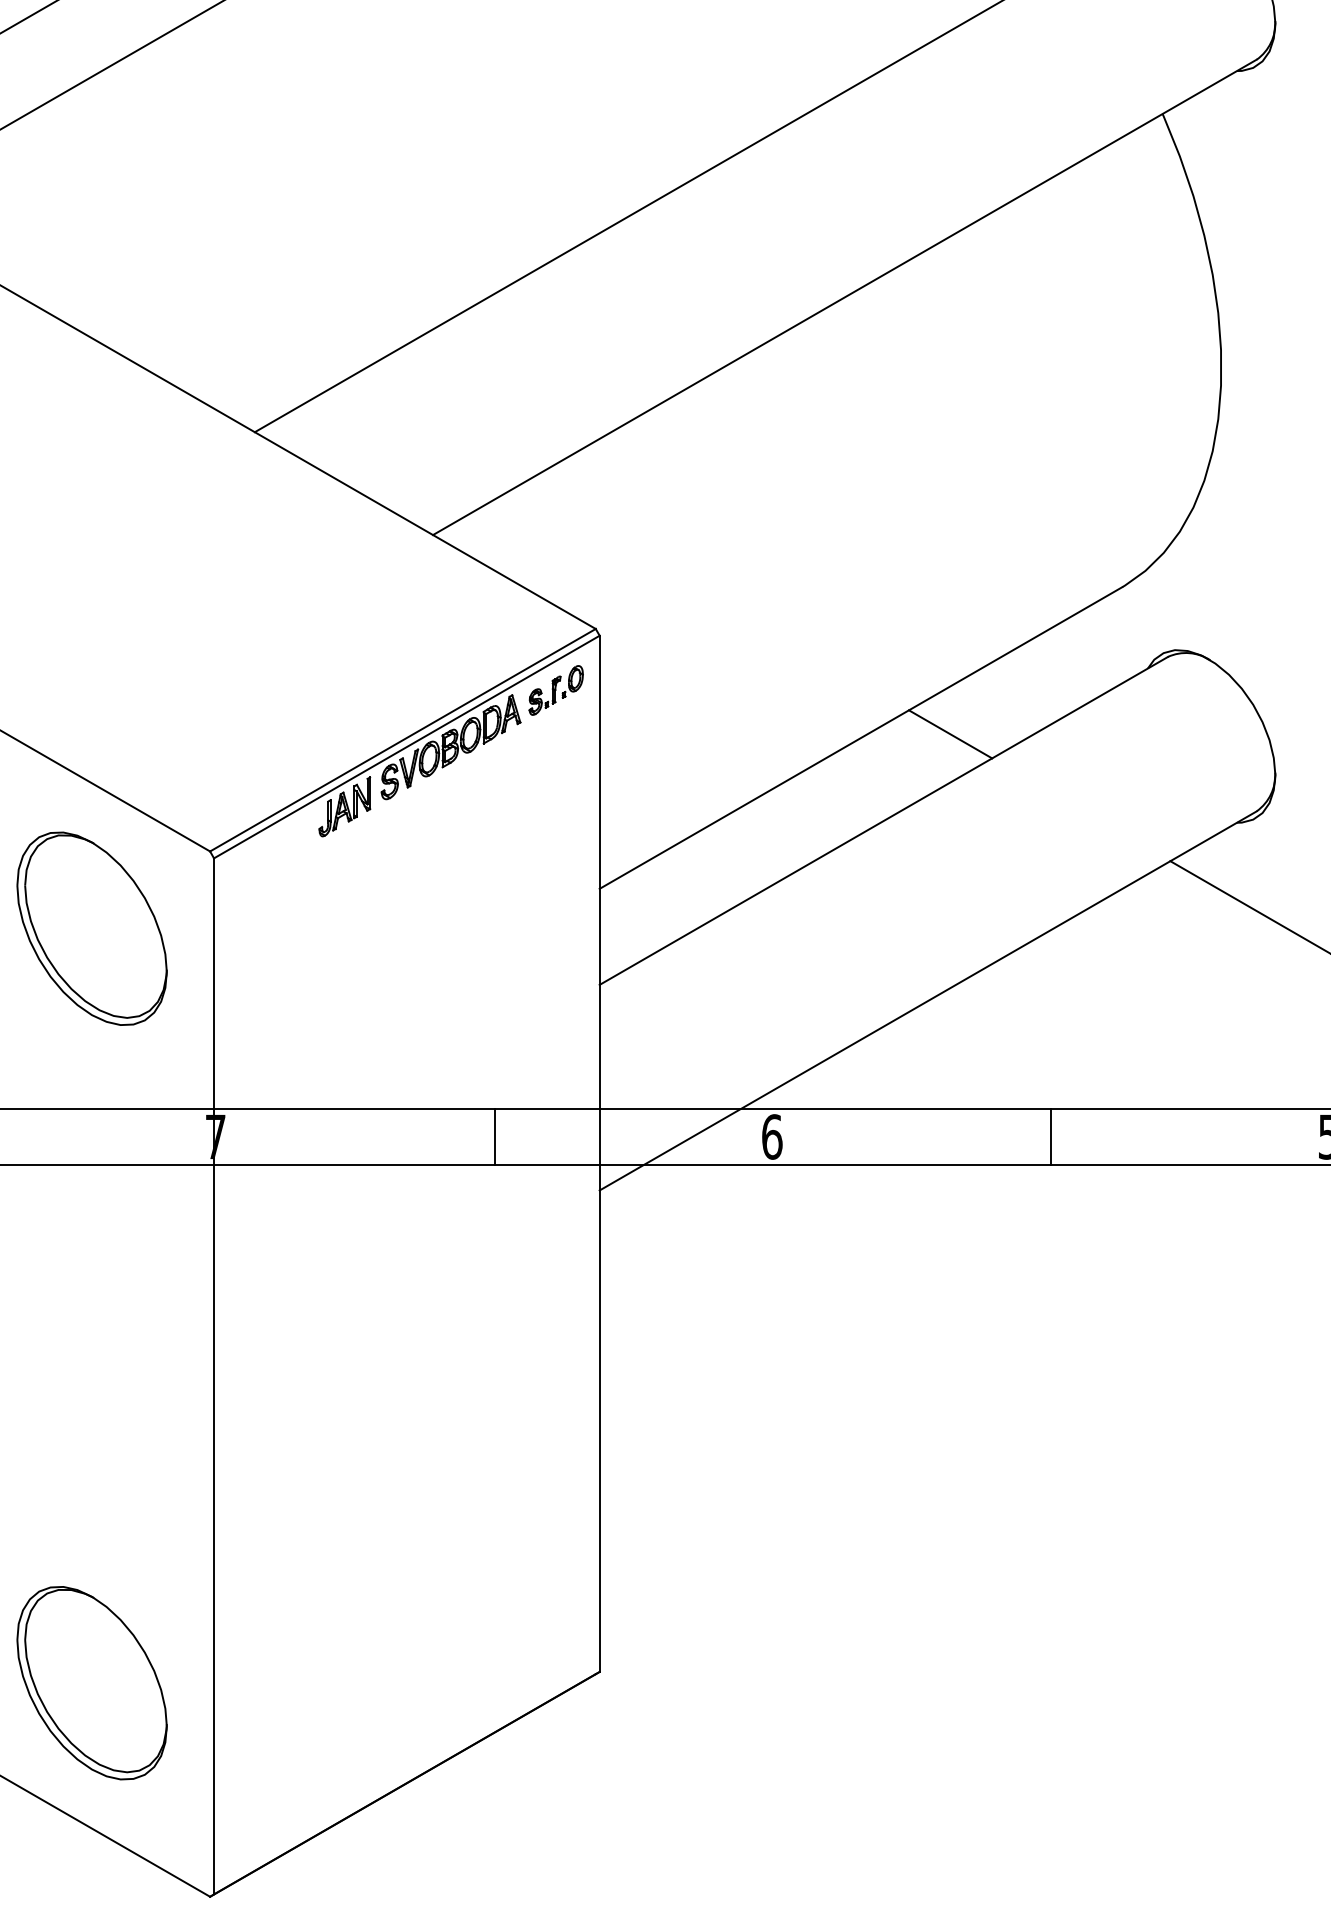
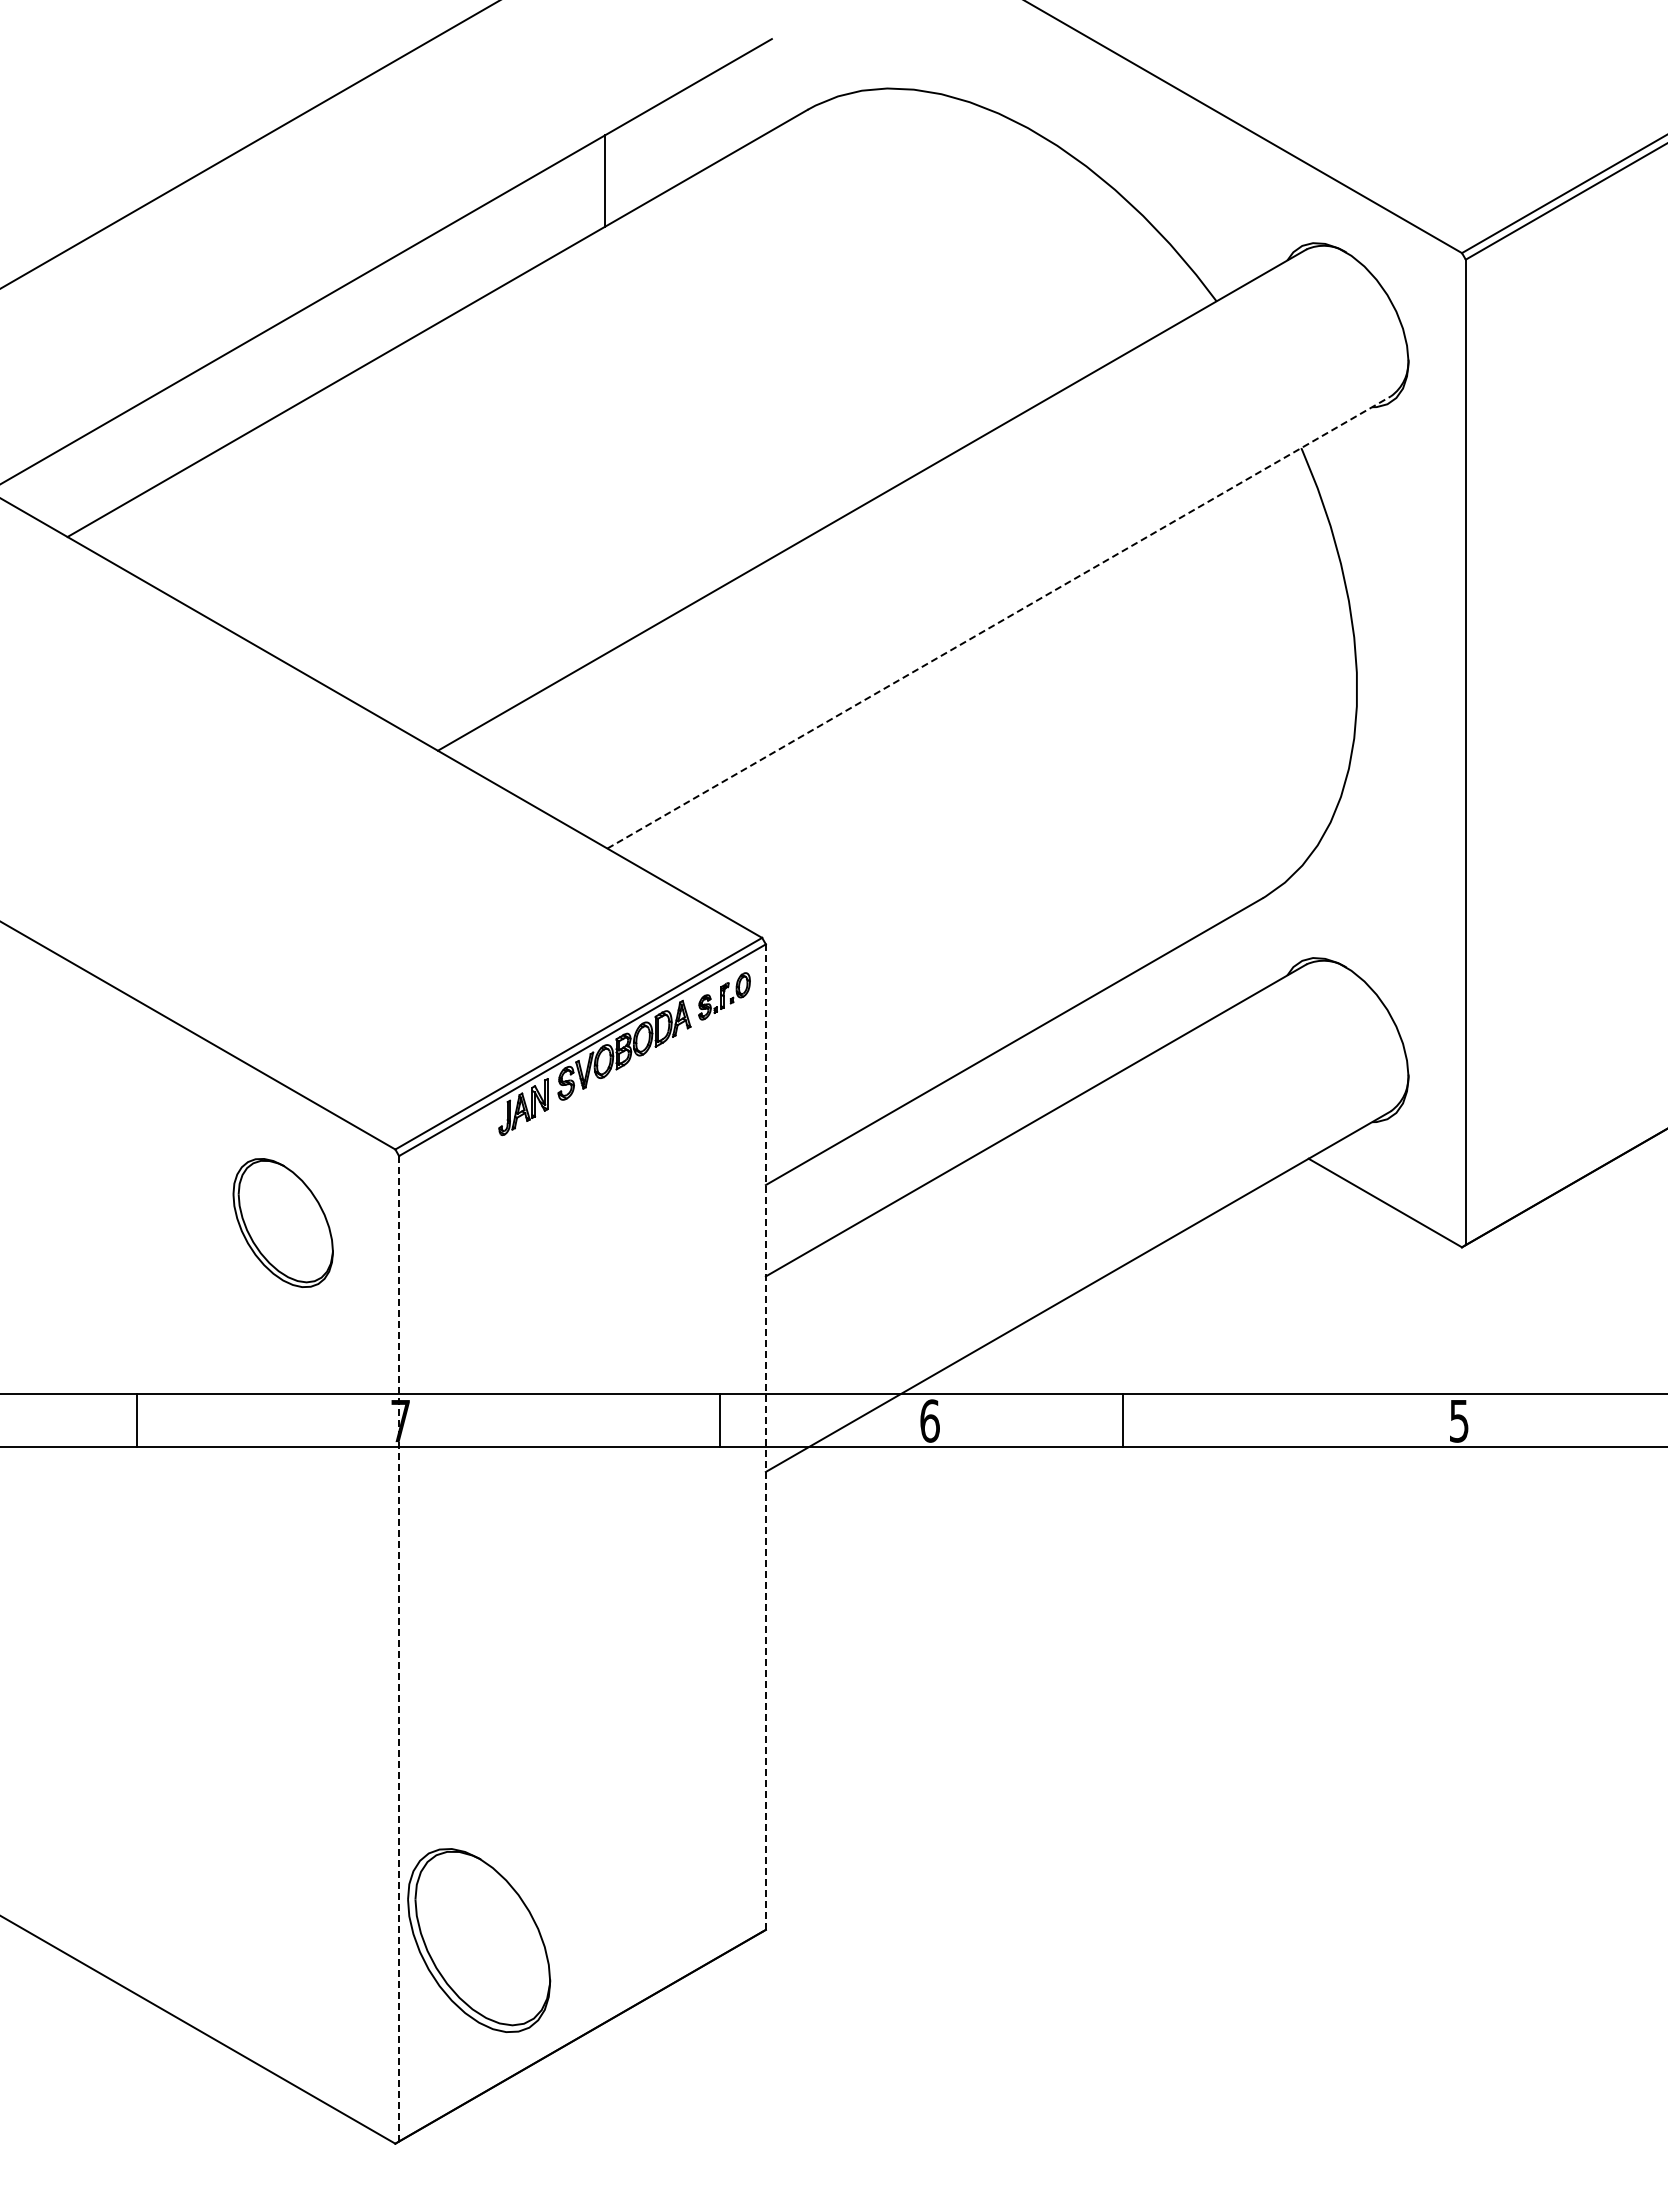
line: (845, 297) -> (999, 622), solid -> dashed
line: (950, 734) -> (1099, 1038), removed
part: (92, 928) -> (283, 1222), size x0.7
line: (494, 1136) -> (719, 1420), moved
line: (1051, 1136) -> (1123, 1420), moved
line: (599, 1154) -> (765, 1437), solid -> dashed
line: (214, 1376) -> (399, 1648), solid -> dashed
part: (92, 1683) -> (479, 1940), moved

